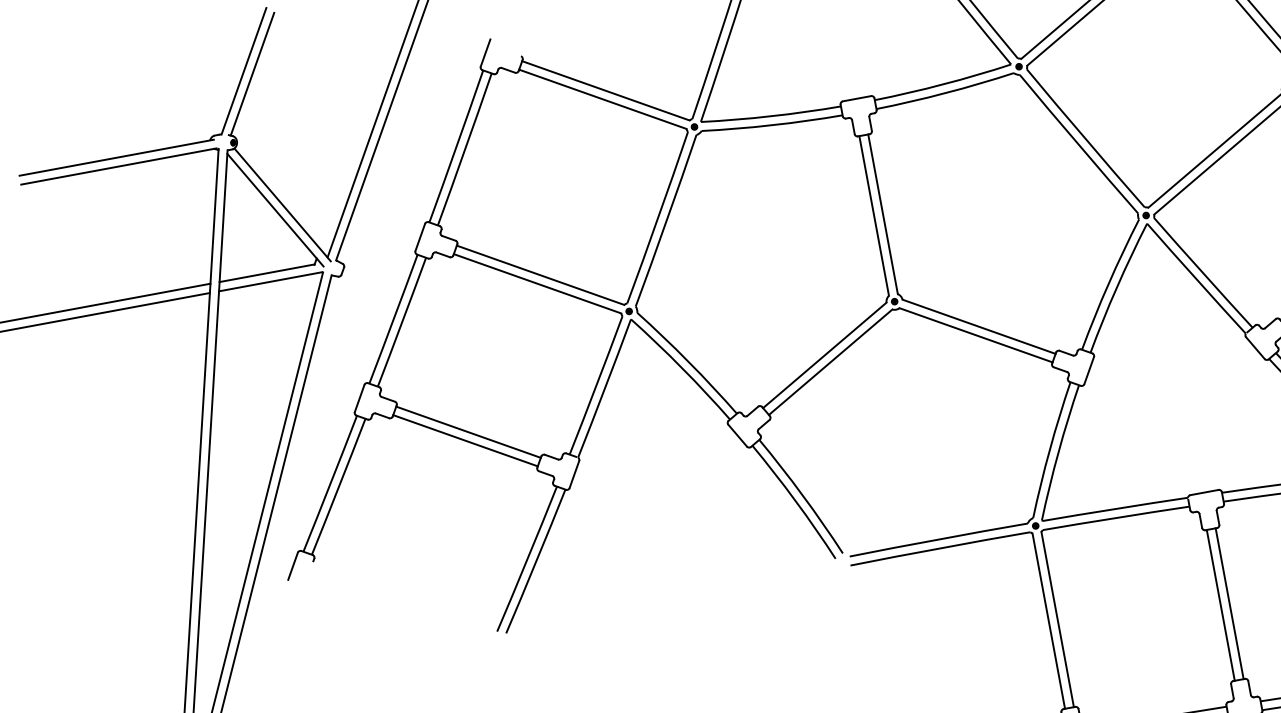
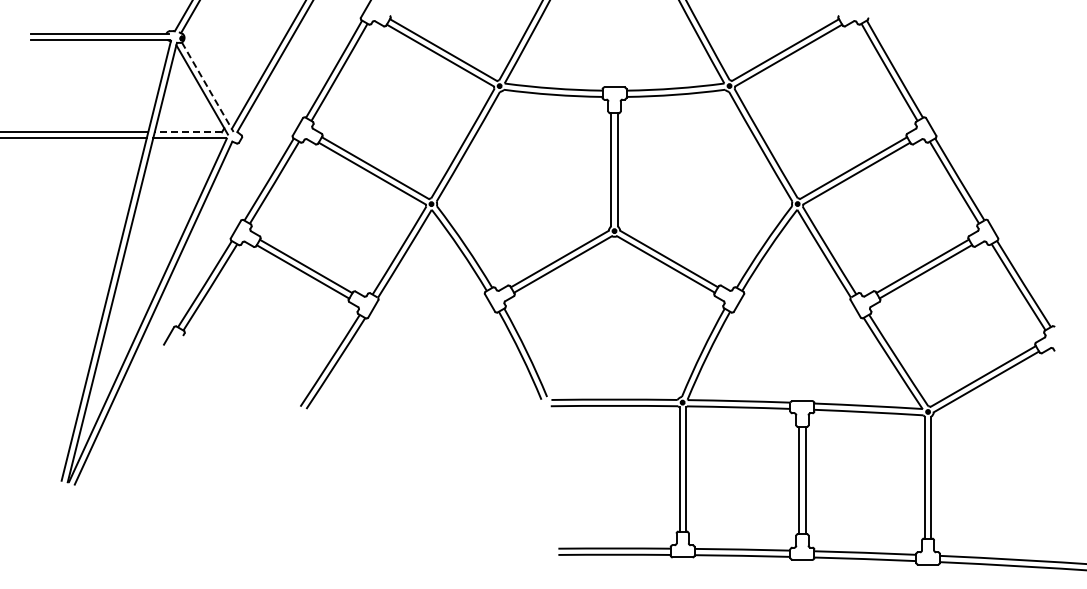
line: (282, 205) -> (207, 87), solid -> dashed
line: (267, 273) -> (188, 132), solid -> dashed

